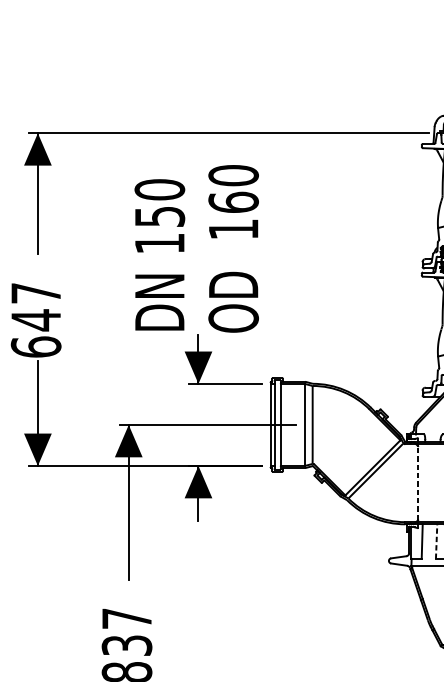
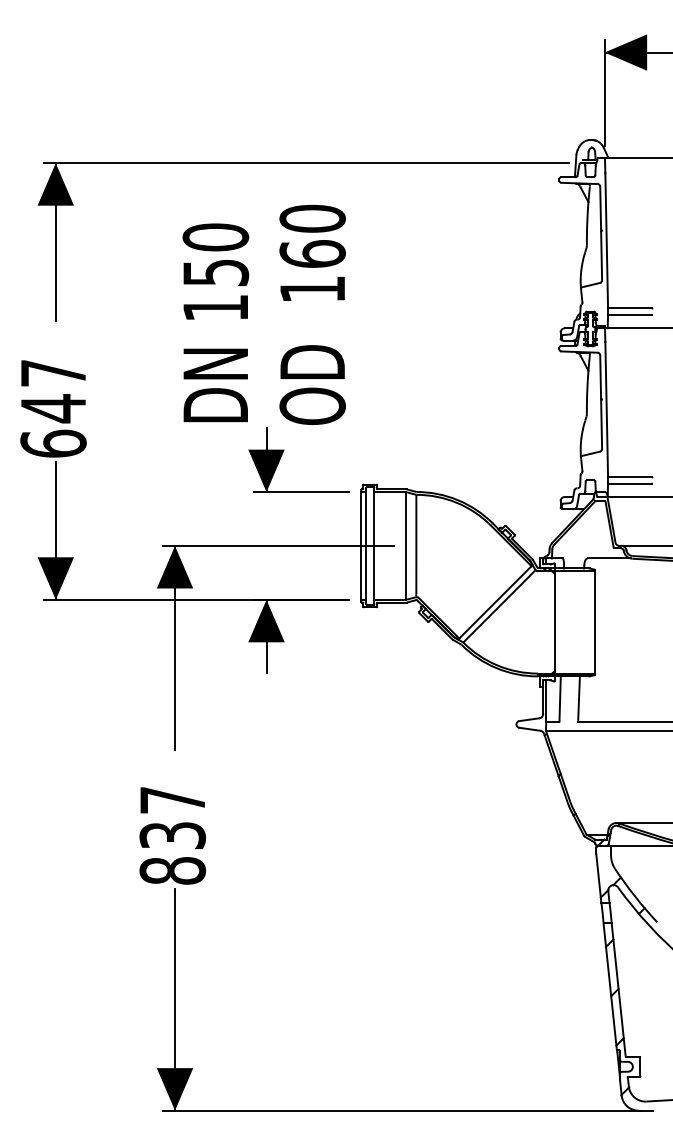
line: (417, 483) -> (554, 622), dashed -> solid
line: (436, 541) -> (579, 699), dashed -> solid

